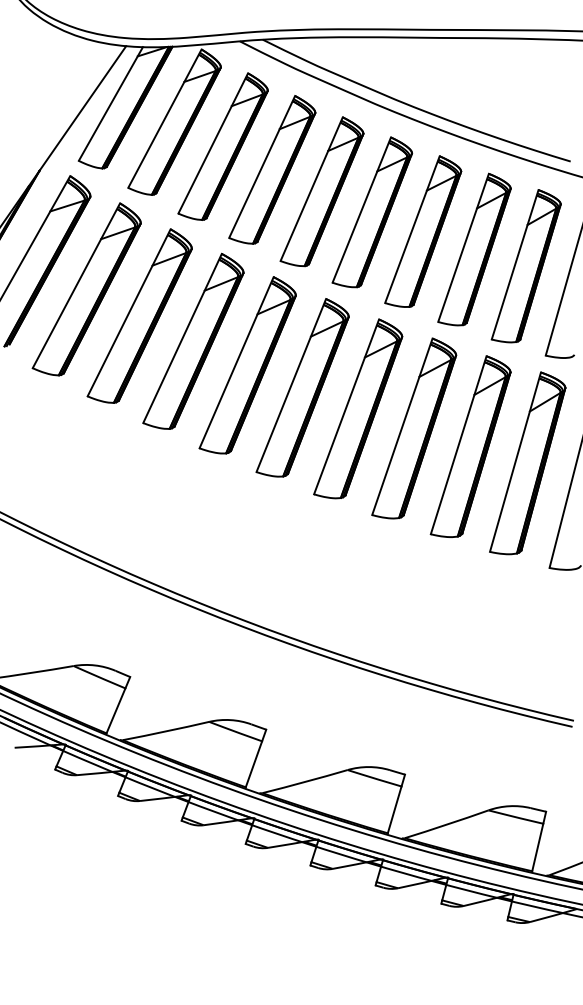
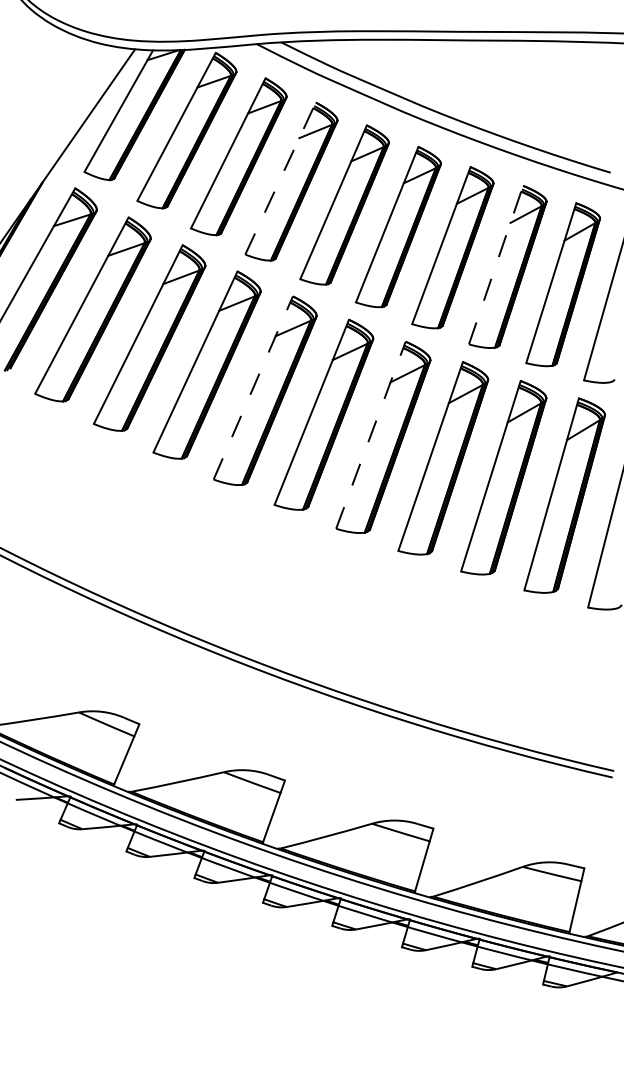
line: (262, 166) -> (280, 178), solid -> dashed
line: (463, 248) -> (496, 265), solid -> dashed
line: (236, 362) -> (253, 387), solid -> dashed
line: (346, 407) -> (370, 435), solid -> dashed

